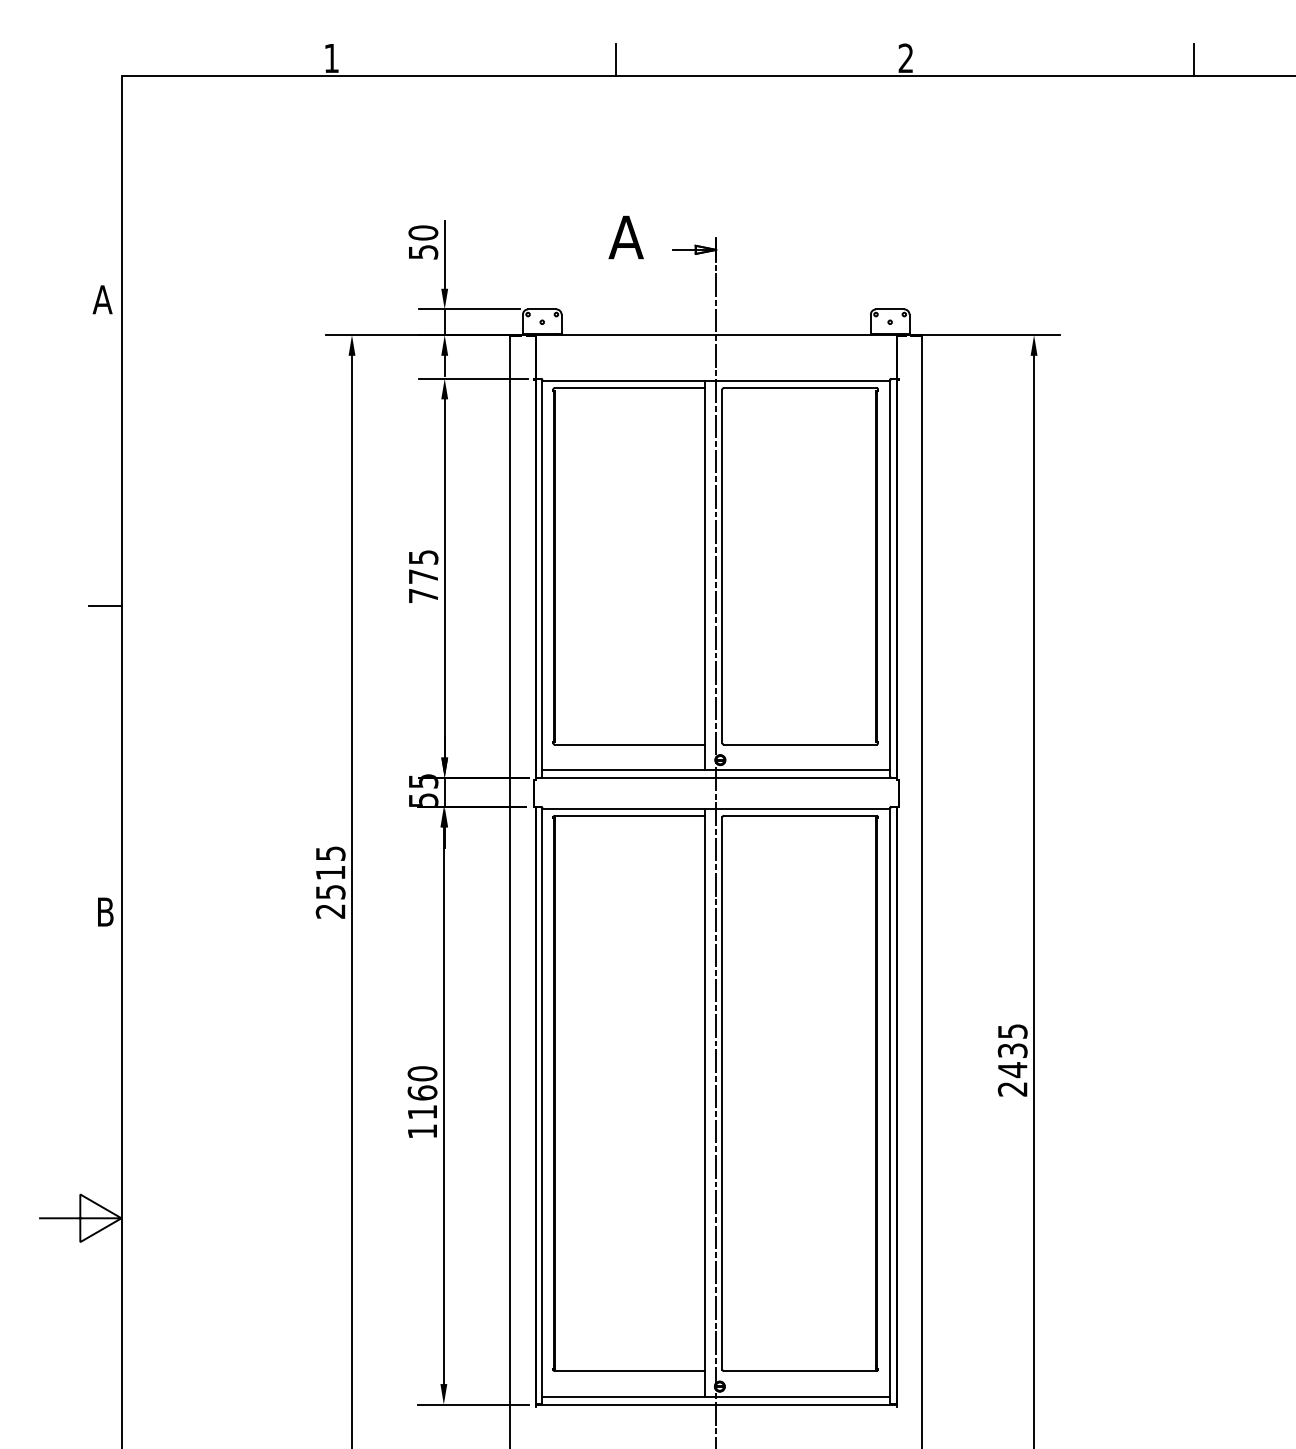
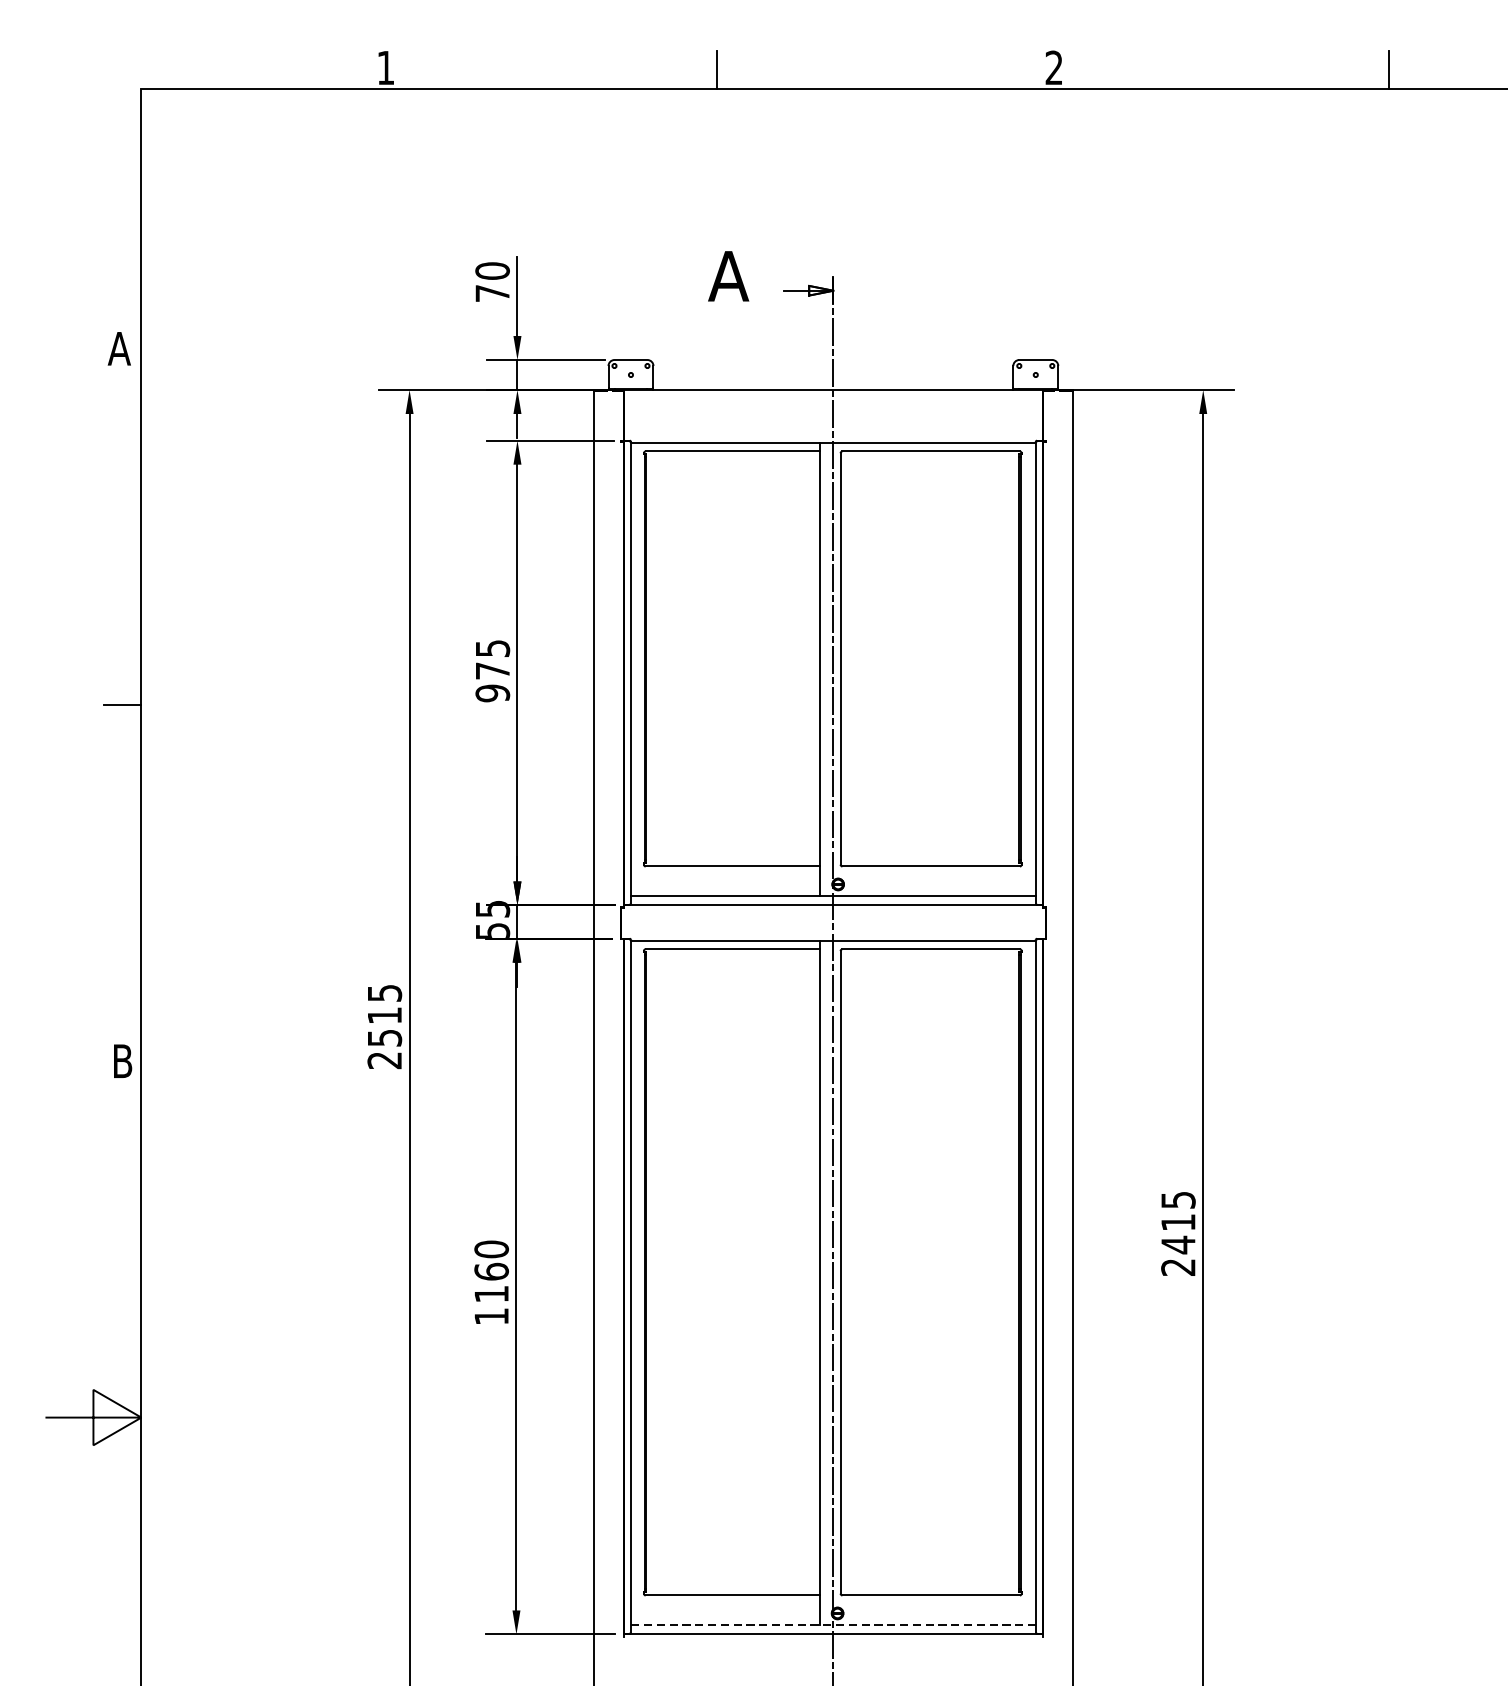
text: (423, 252) -> (492, 293), 50 -> 70
text: (423, 595) -> (492, 692), 775 -> 975
text: (1012, 1050) -> (1178, 1222), 2435 -> 2415
line: (715, 1396) -> (832, 1624), solid -> dashed

